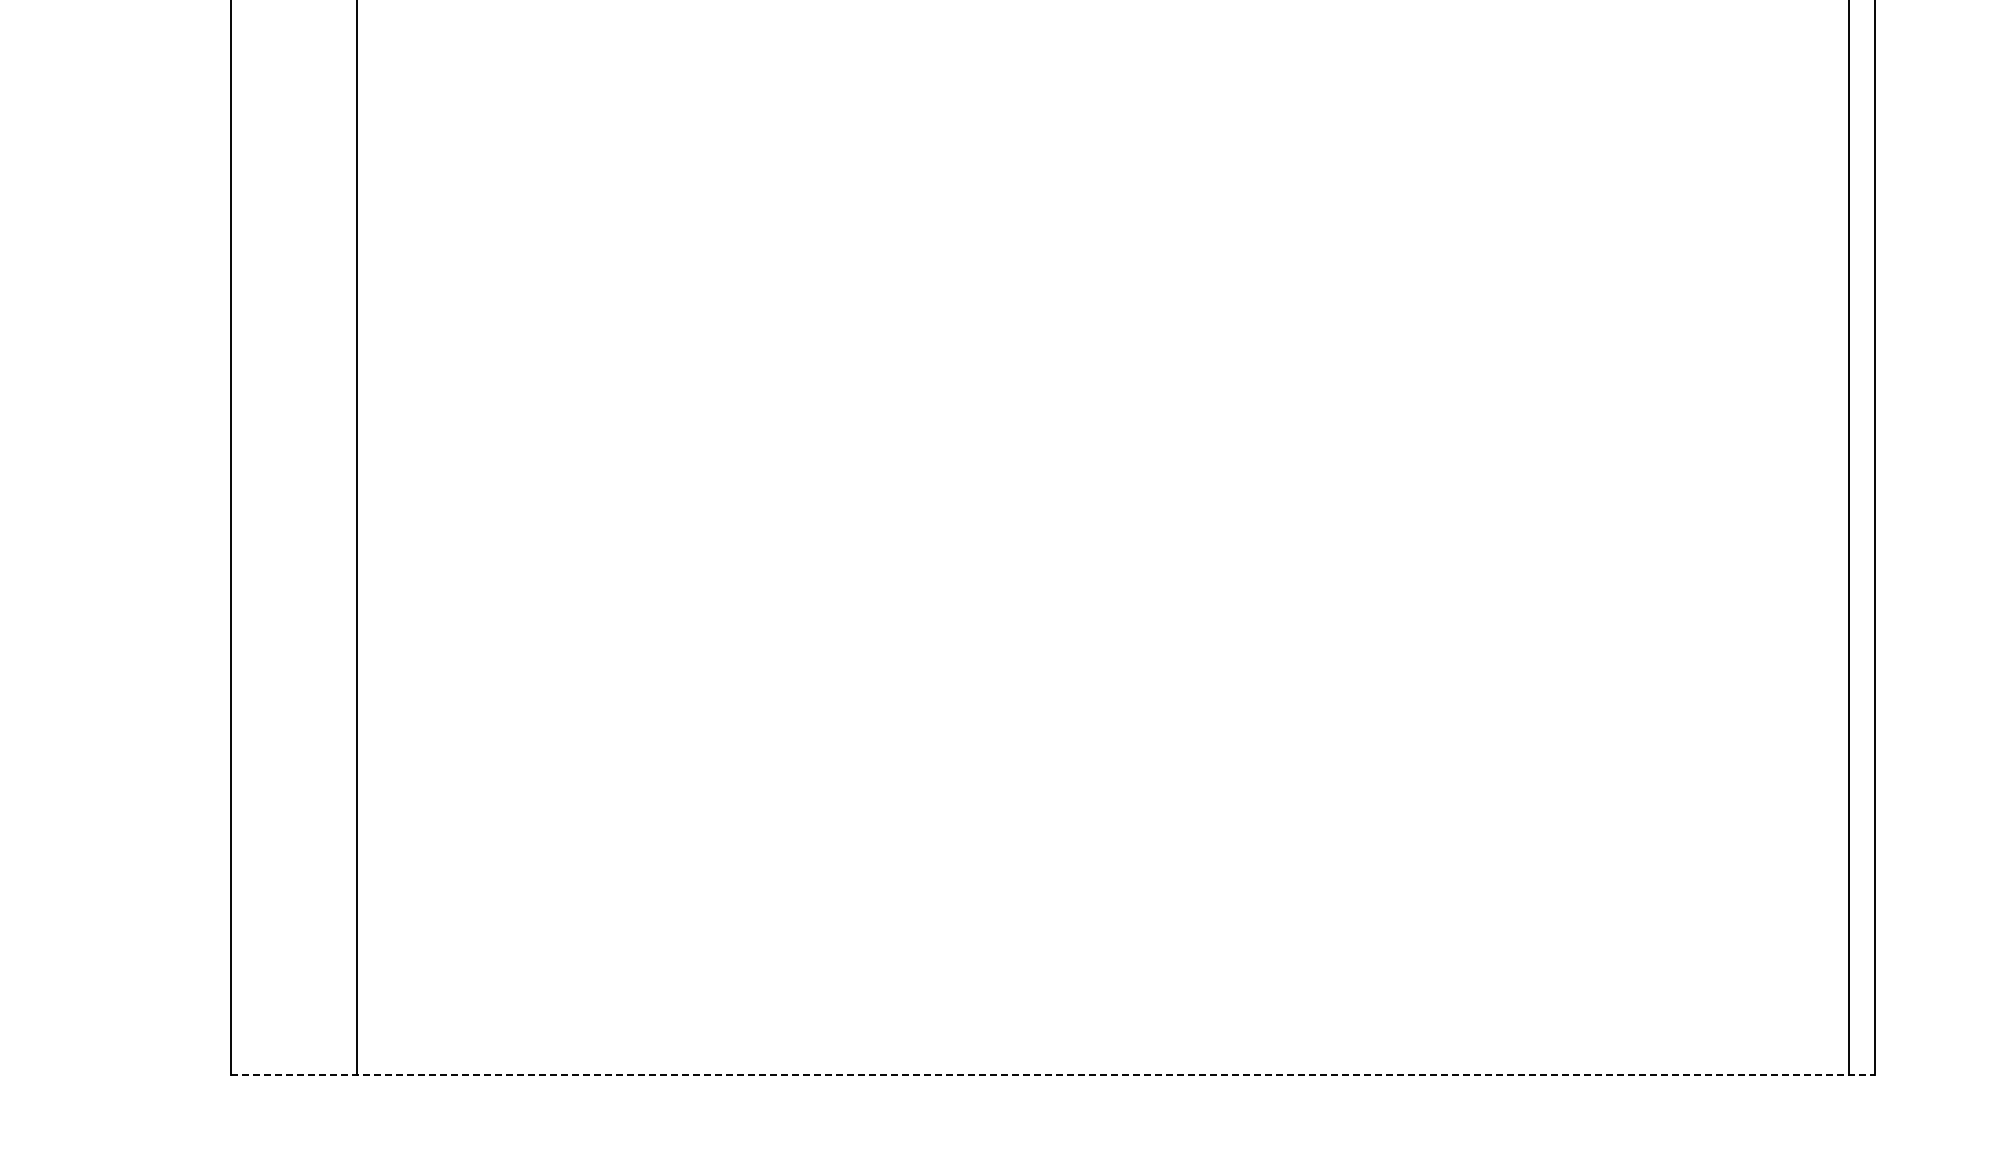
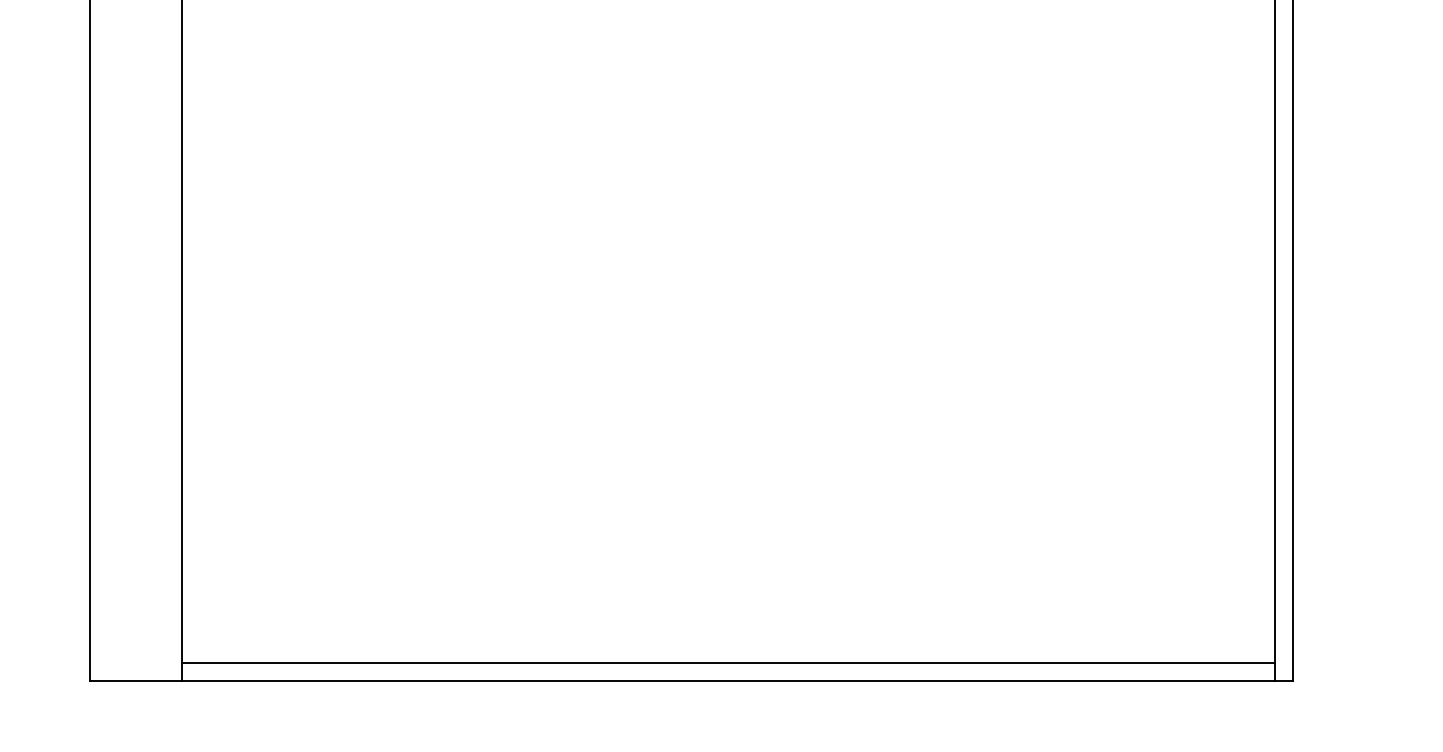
line: (1103, 1049) -> (728, 662), added
line: (1052, 1075) -> (691, 681), dashed -> solid

